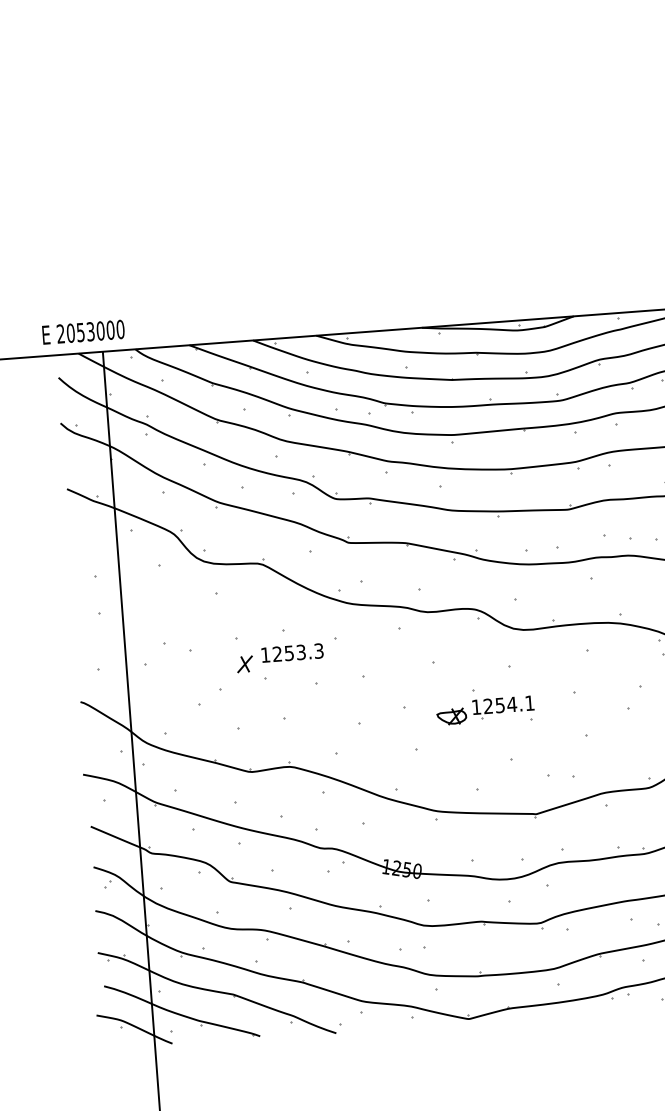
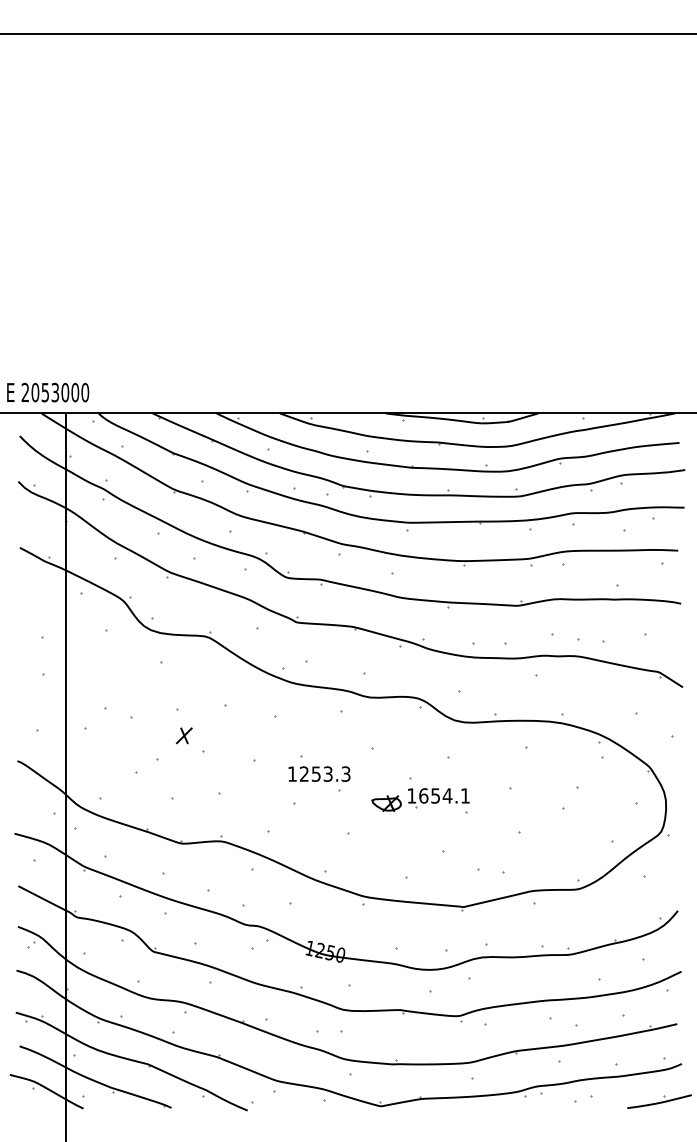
text: (292, 652) -> (319, 773), moved
text: (488, 705) -> (423, 795), 1254.1 -> 1654.1

